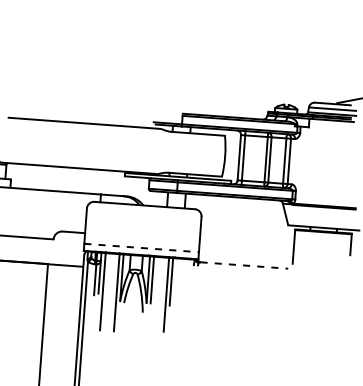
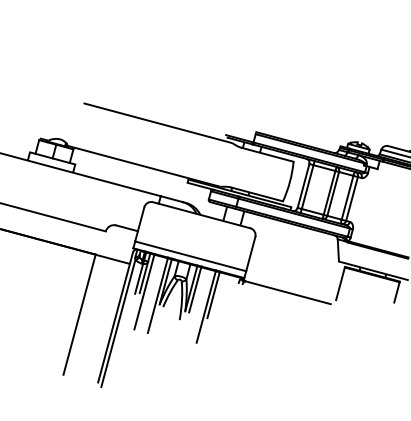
line: (142, 247) -> (191, 256), dashed -> solid
line: (244, 265) -> (288, 292), dashed -> solid

